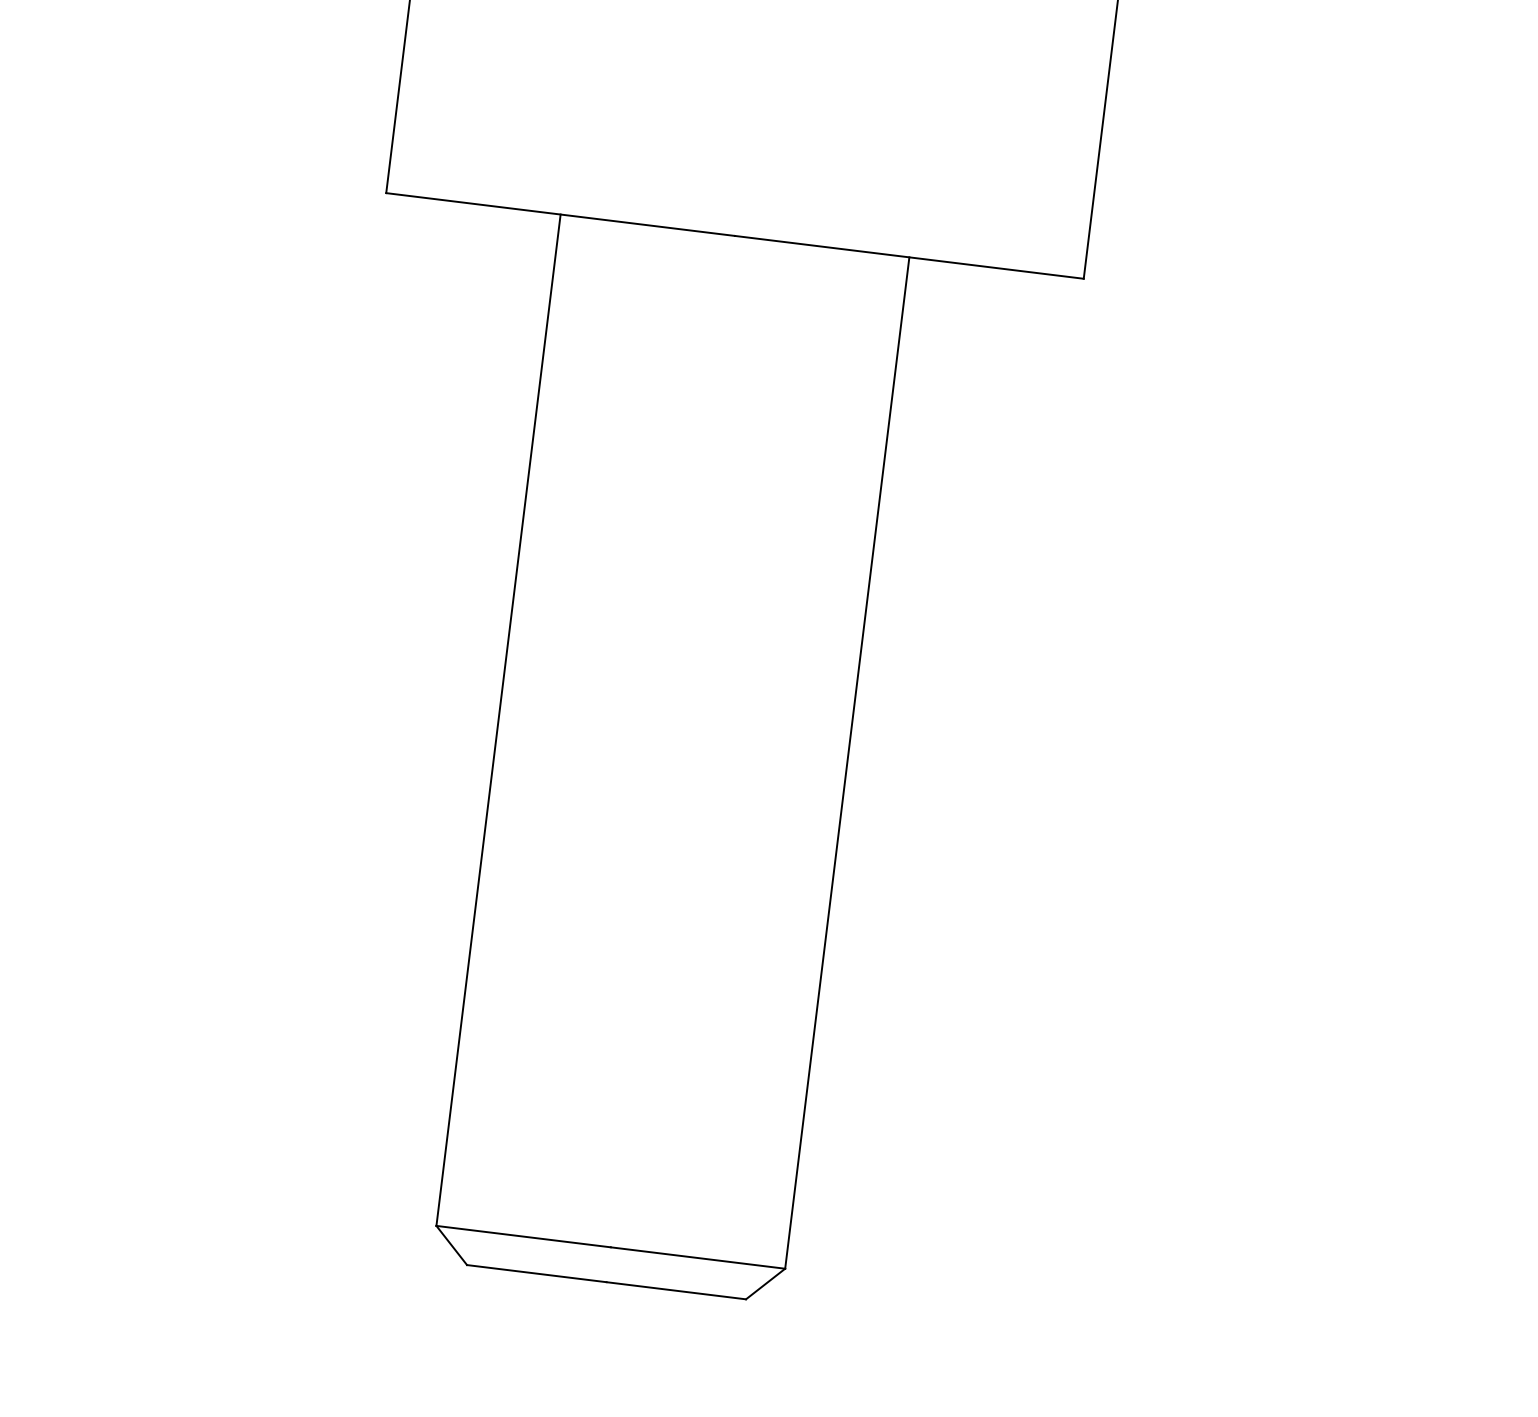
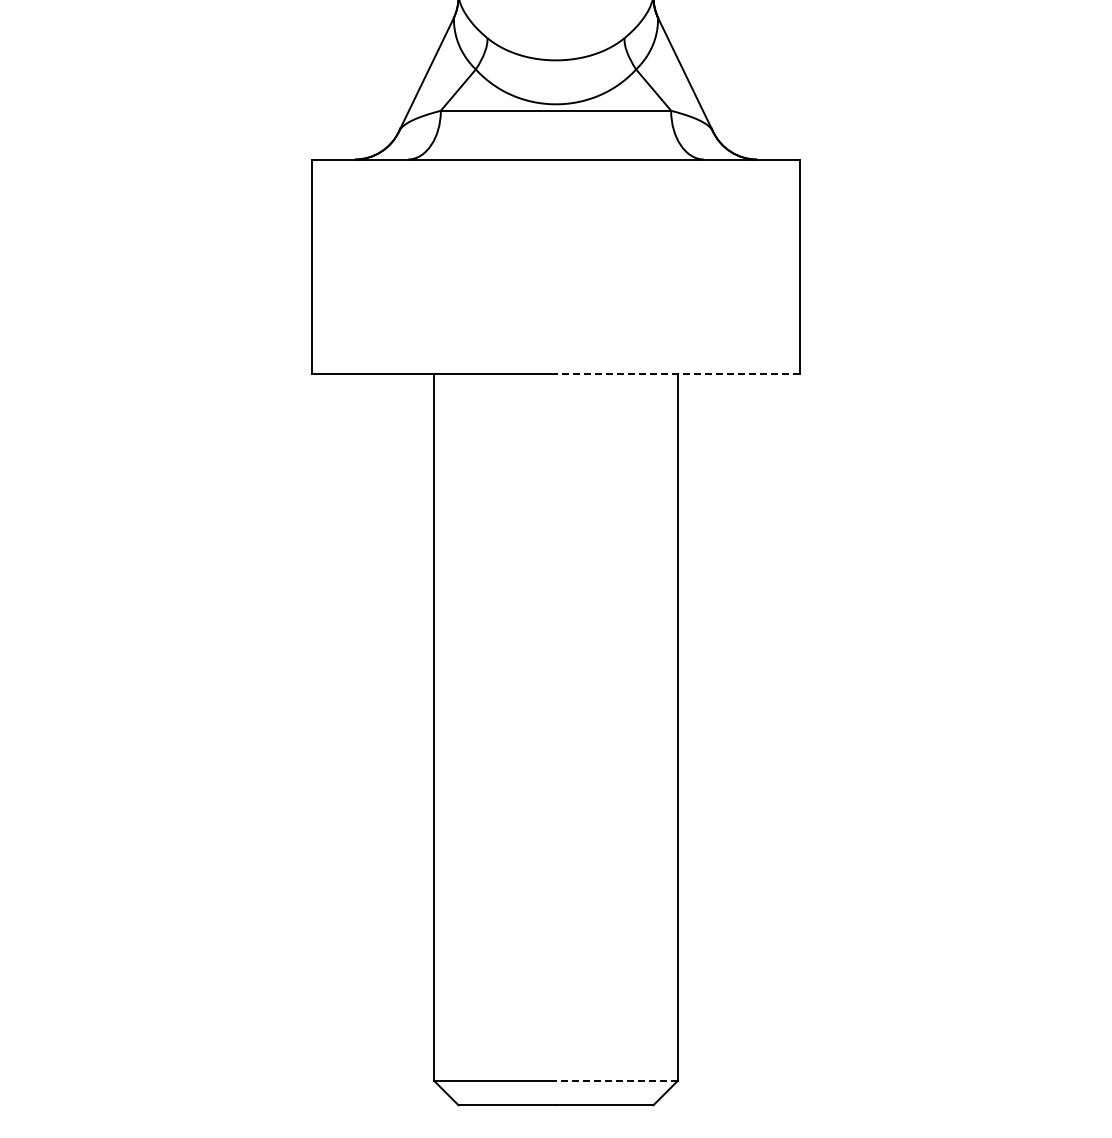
line: (908, 257) -> (677, 374), solid -> dashed
line: (697, 1257) -> (616, 1080), solid -> dashed

